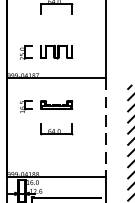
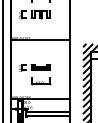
part: (47, 52) -> (35, 14), moved
part: (47, 117) -> (35, 74), moved
line: (105, 127) -> (70, 69), dashed -> solid

